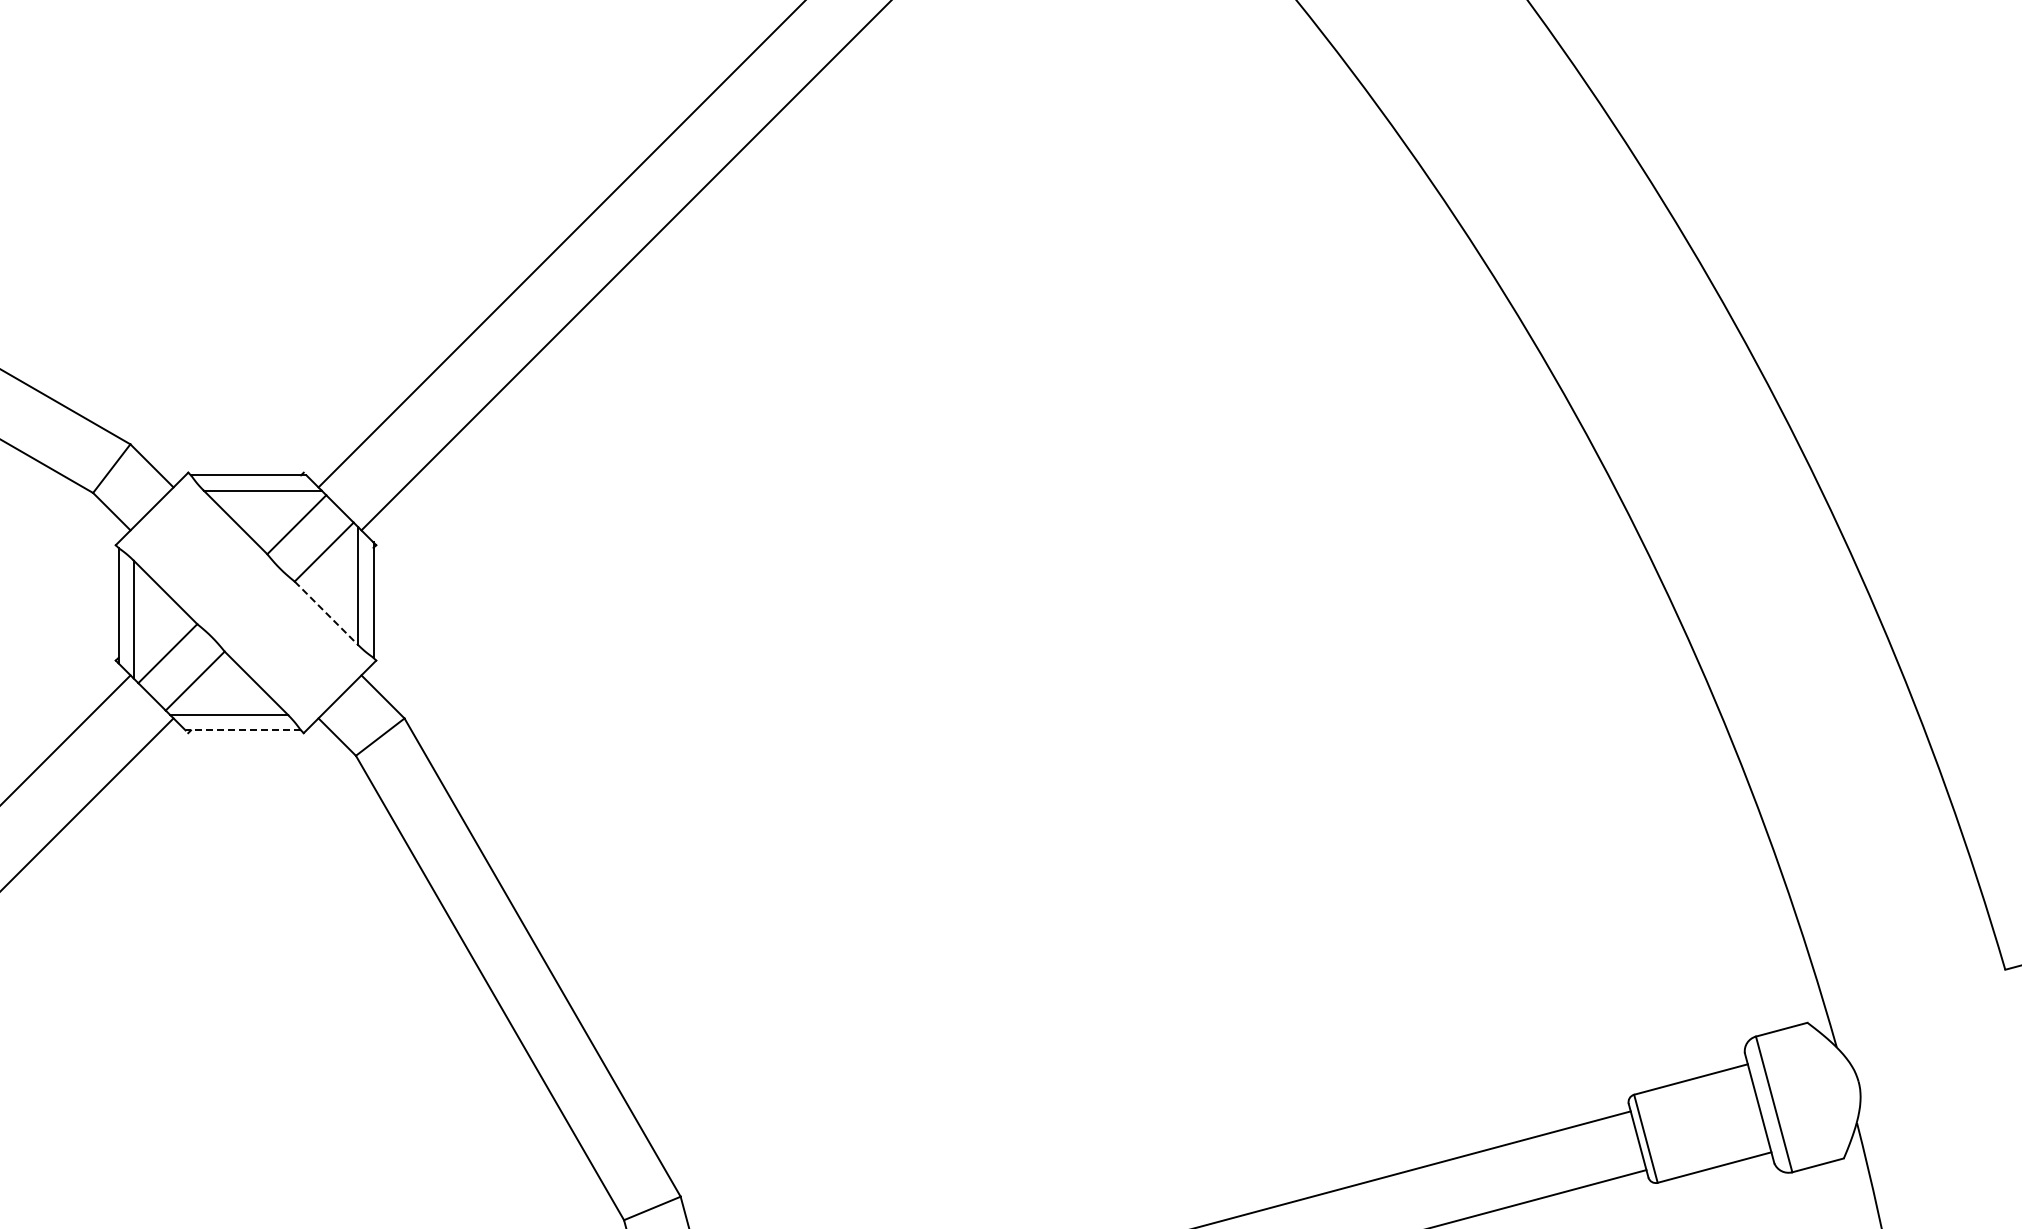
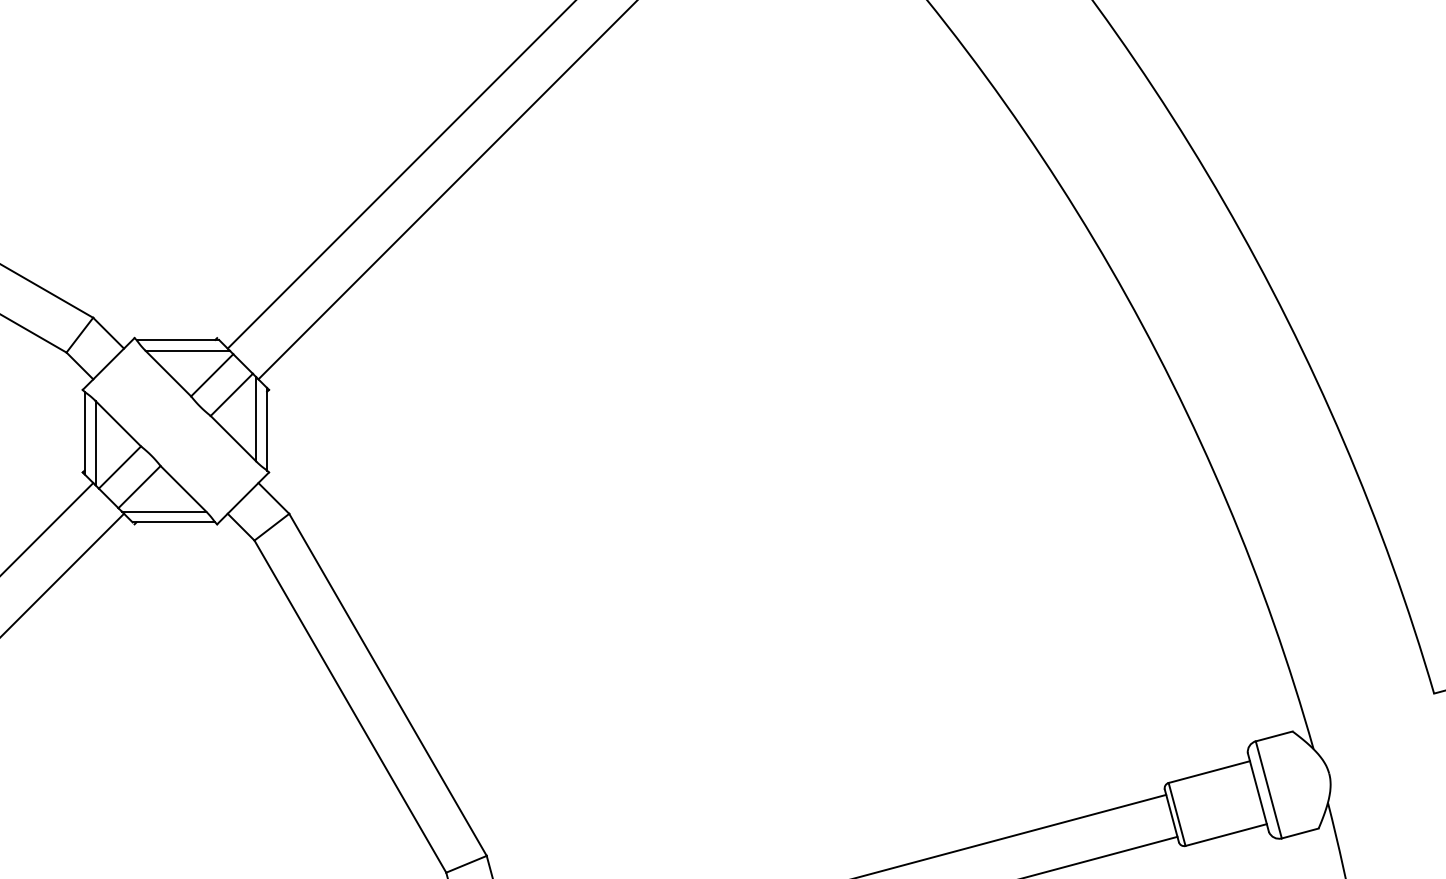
line: (326, 613) -> (233, 438), dashed -> solid
line: (243, 730) -> (174, 522), dashed -> solid

